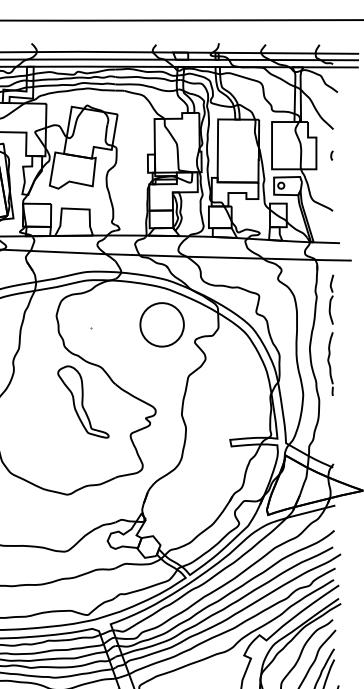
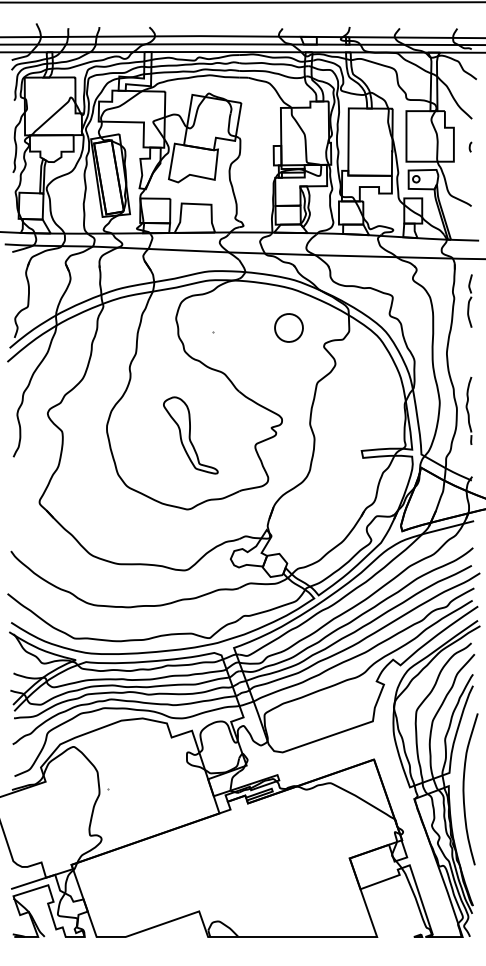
part: (161, 324) -> (288, 327), size x0.6
part: (330, 363) -> (468, 410), moved
part: (83, 402) -> (190, 435), moved

